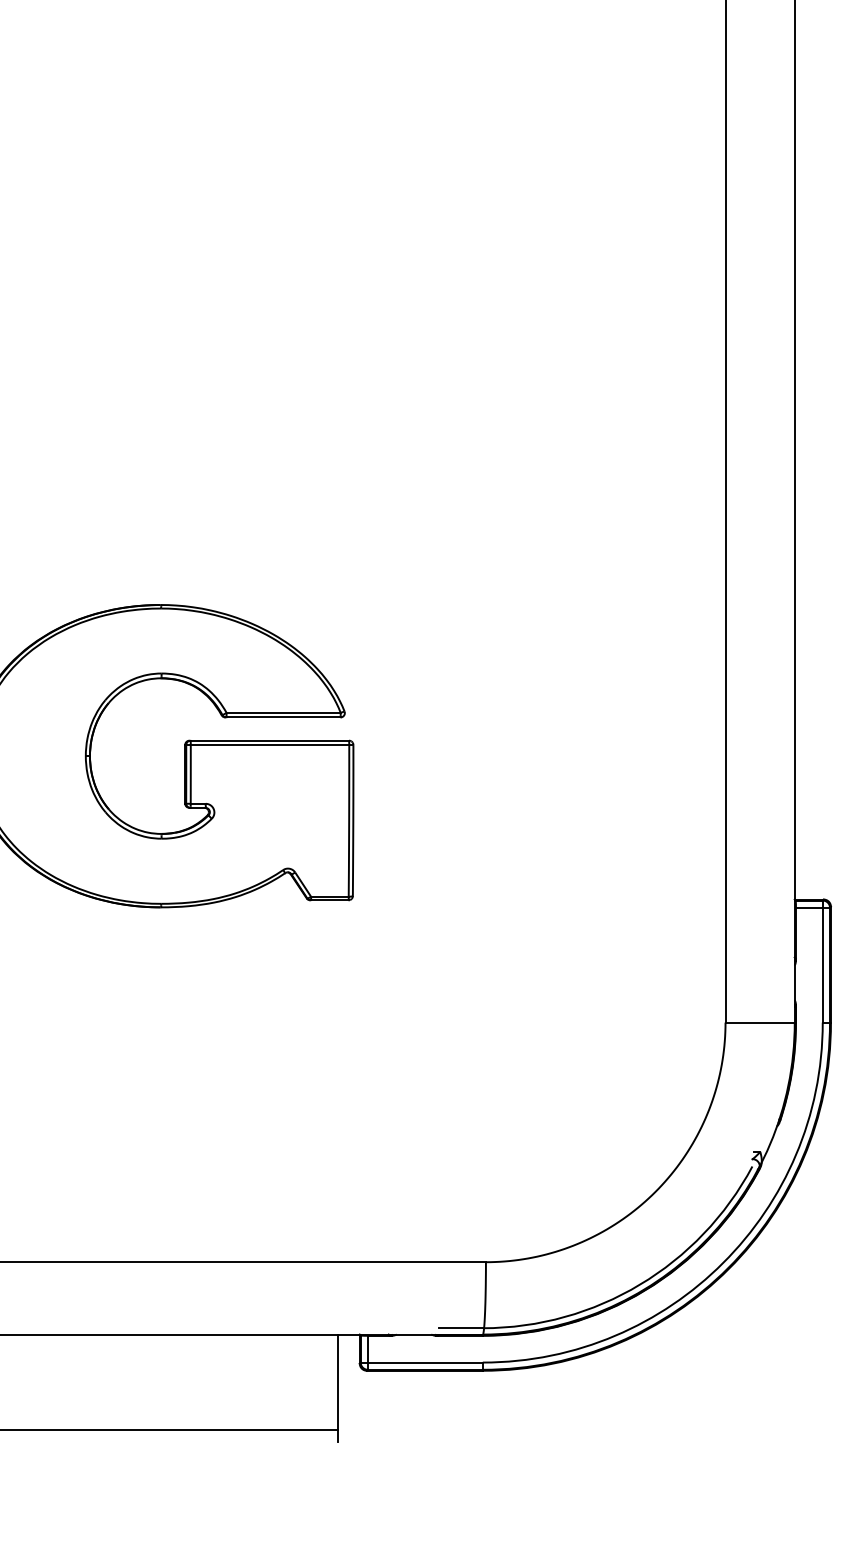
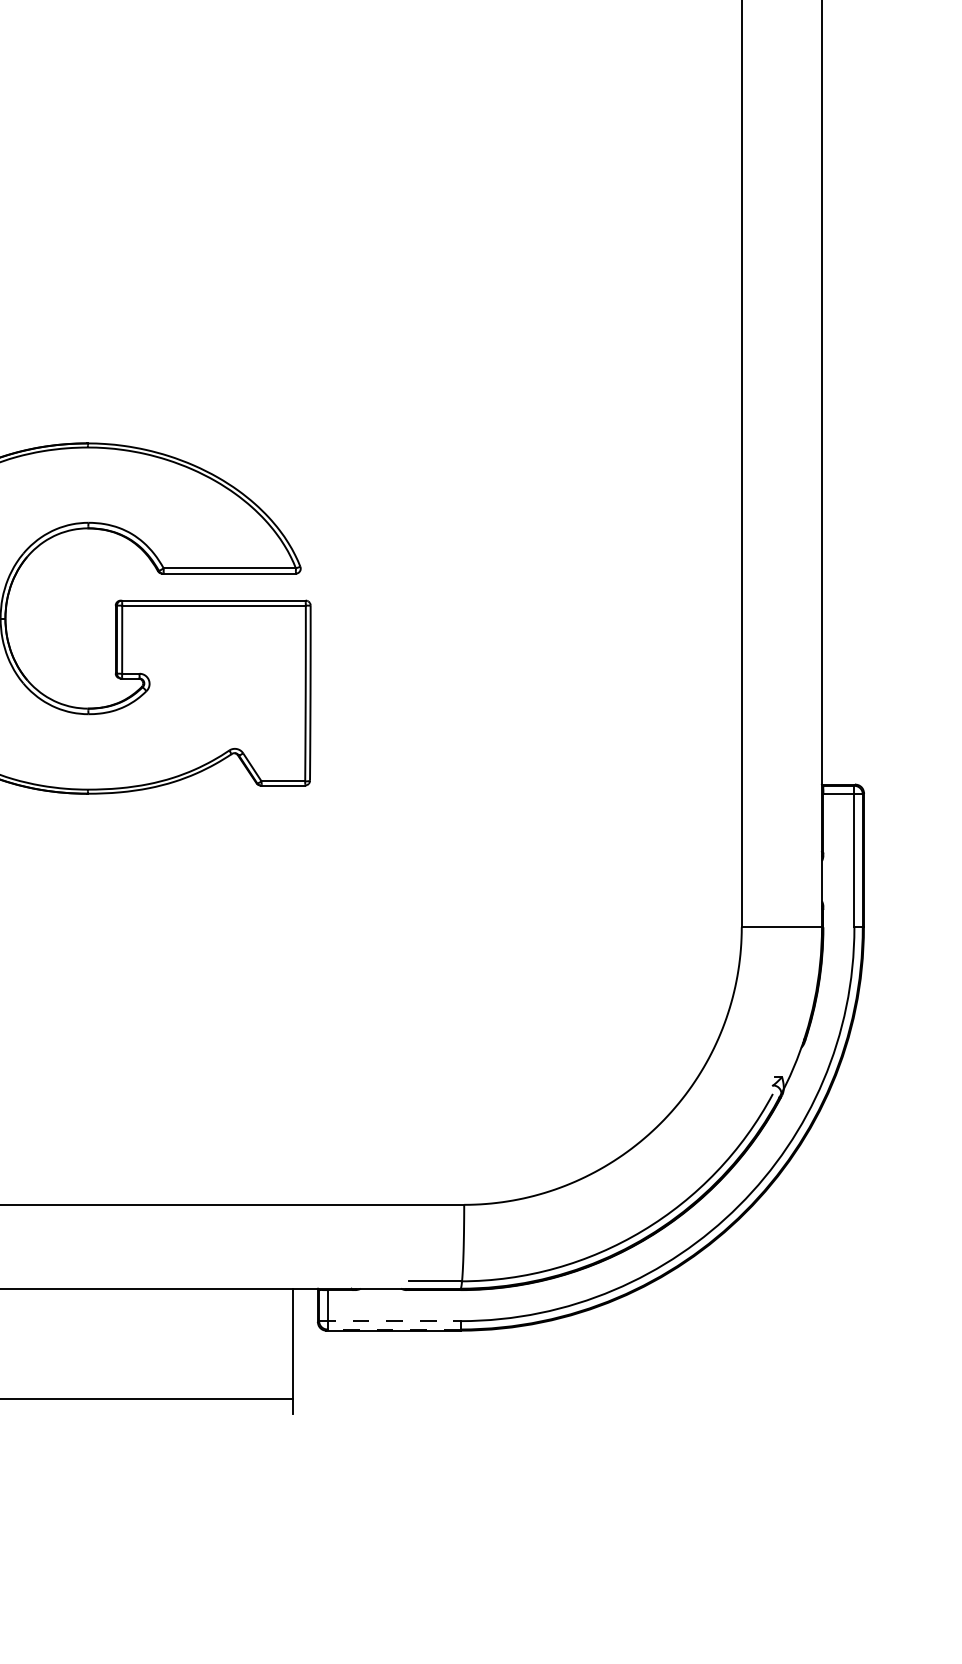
line: (422, 1362) -> (390, 1321), solid -> dashed
line: (424, 1369) -> (393, 1329), solid -> dashed

